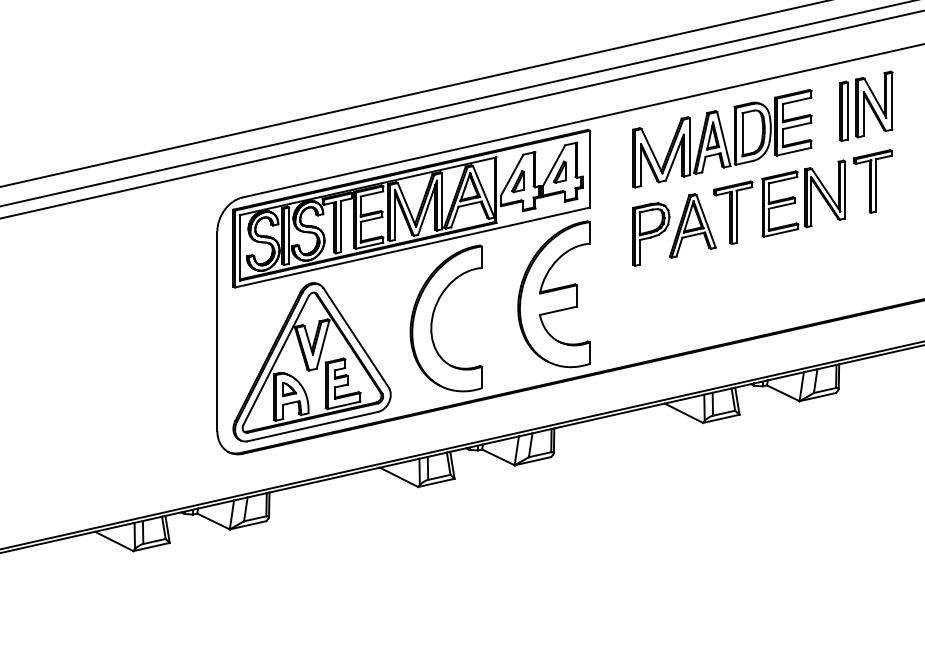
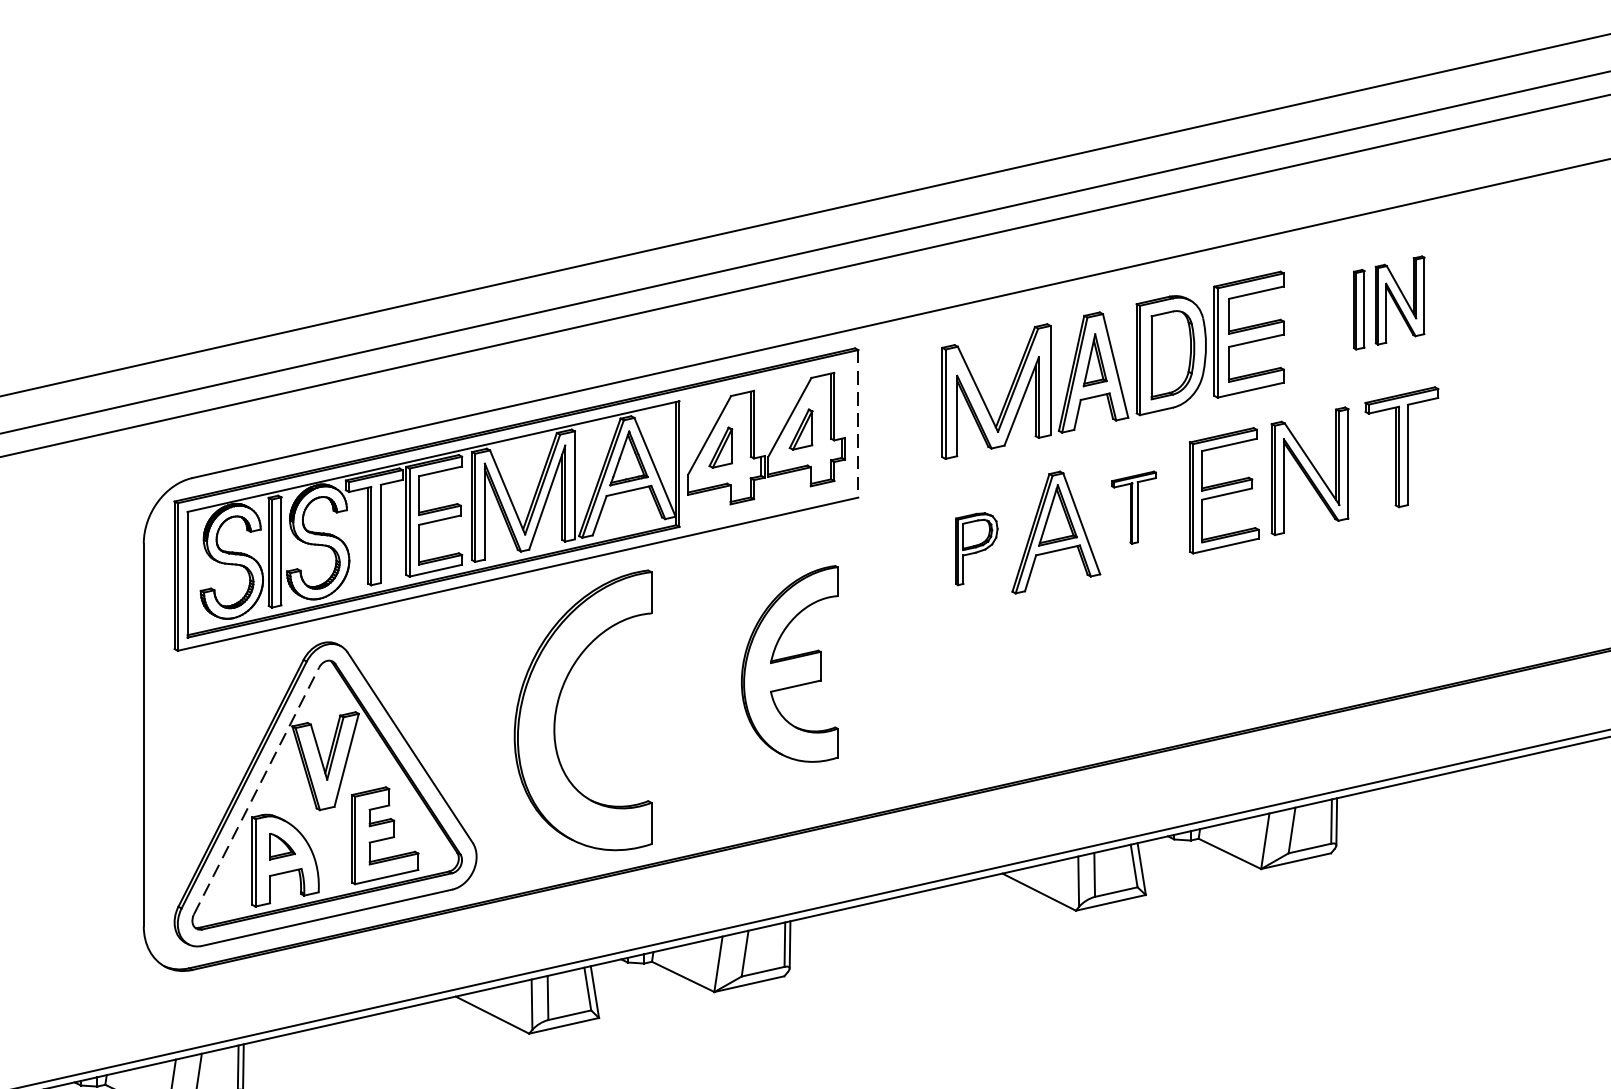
part: (866, 105) -> (1389, 301), size x0.7
line: (589, 169) -> (857, 424), solid -> dashed
part: (733, 212) -> (1134, 506), size x0.6
part: (651, 234) -> (976, 549), size x0.6
part: (553, 294) -> (788, 664), size x0.7
line: (276, 360) -> (257, 790), solid -> dashed

